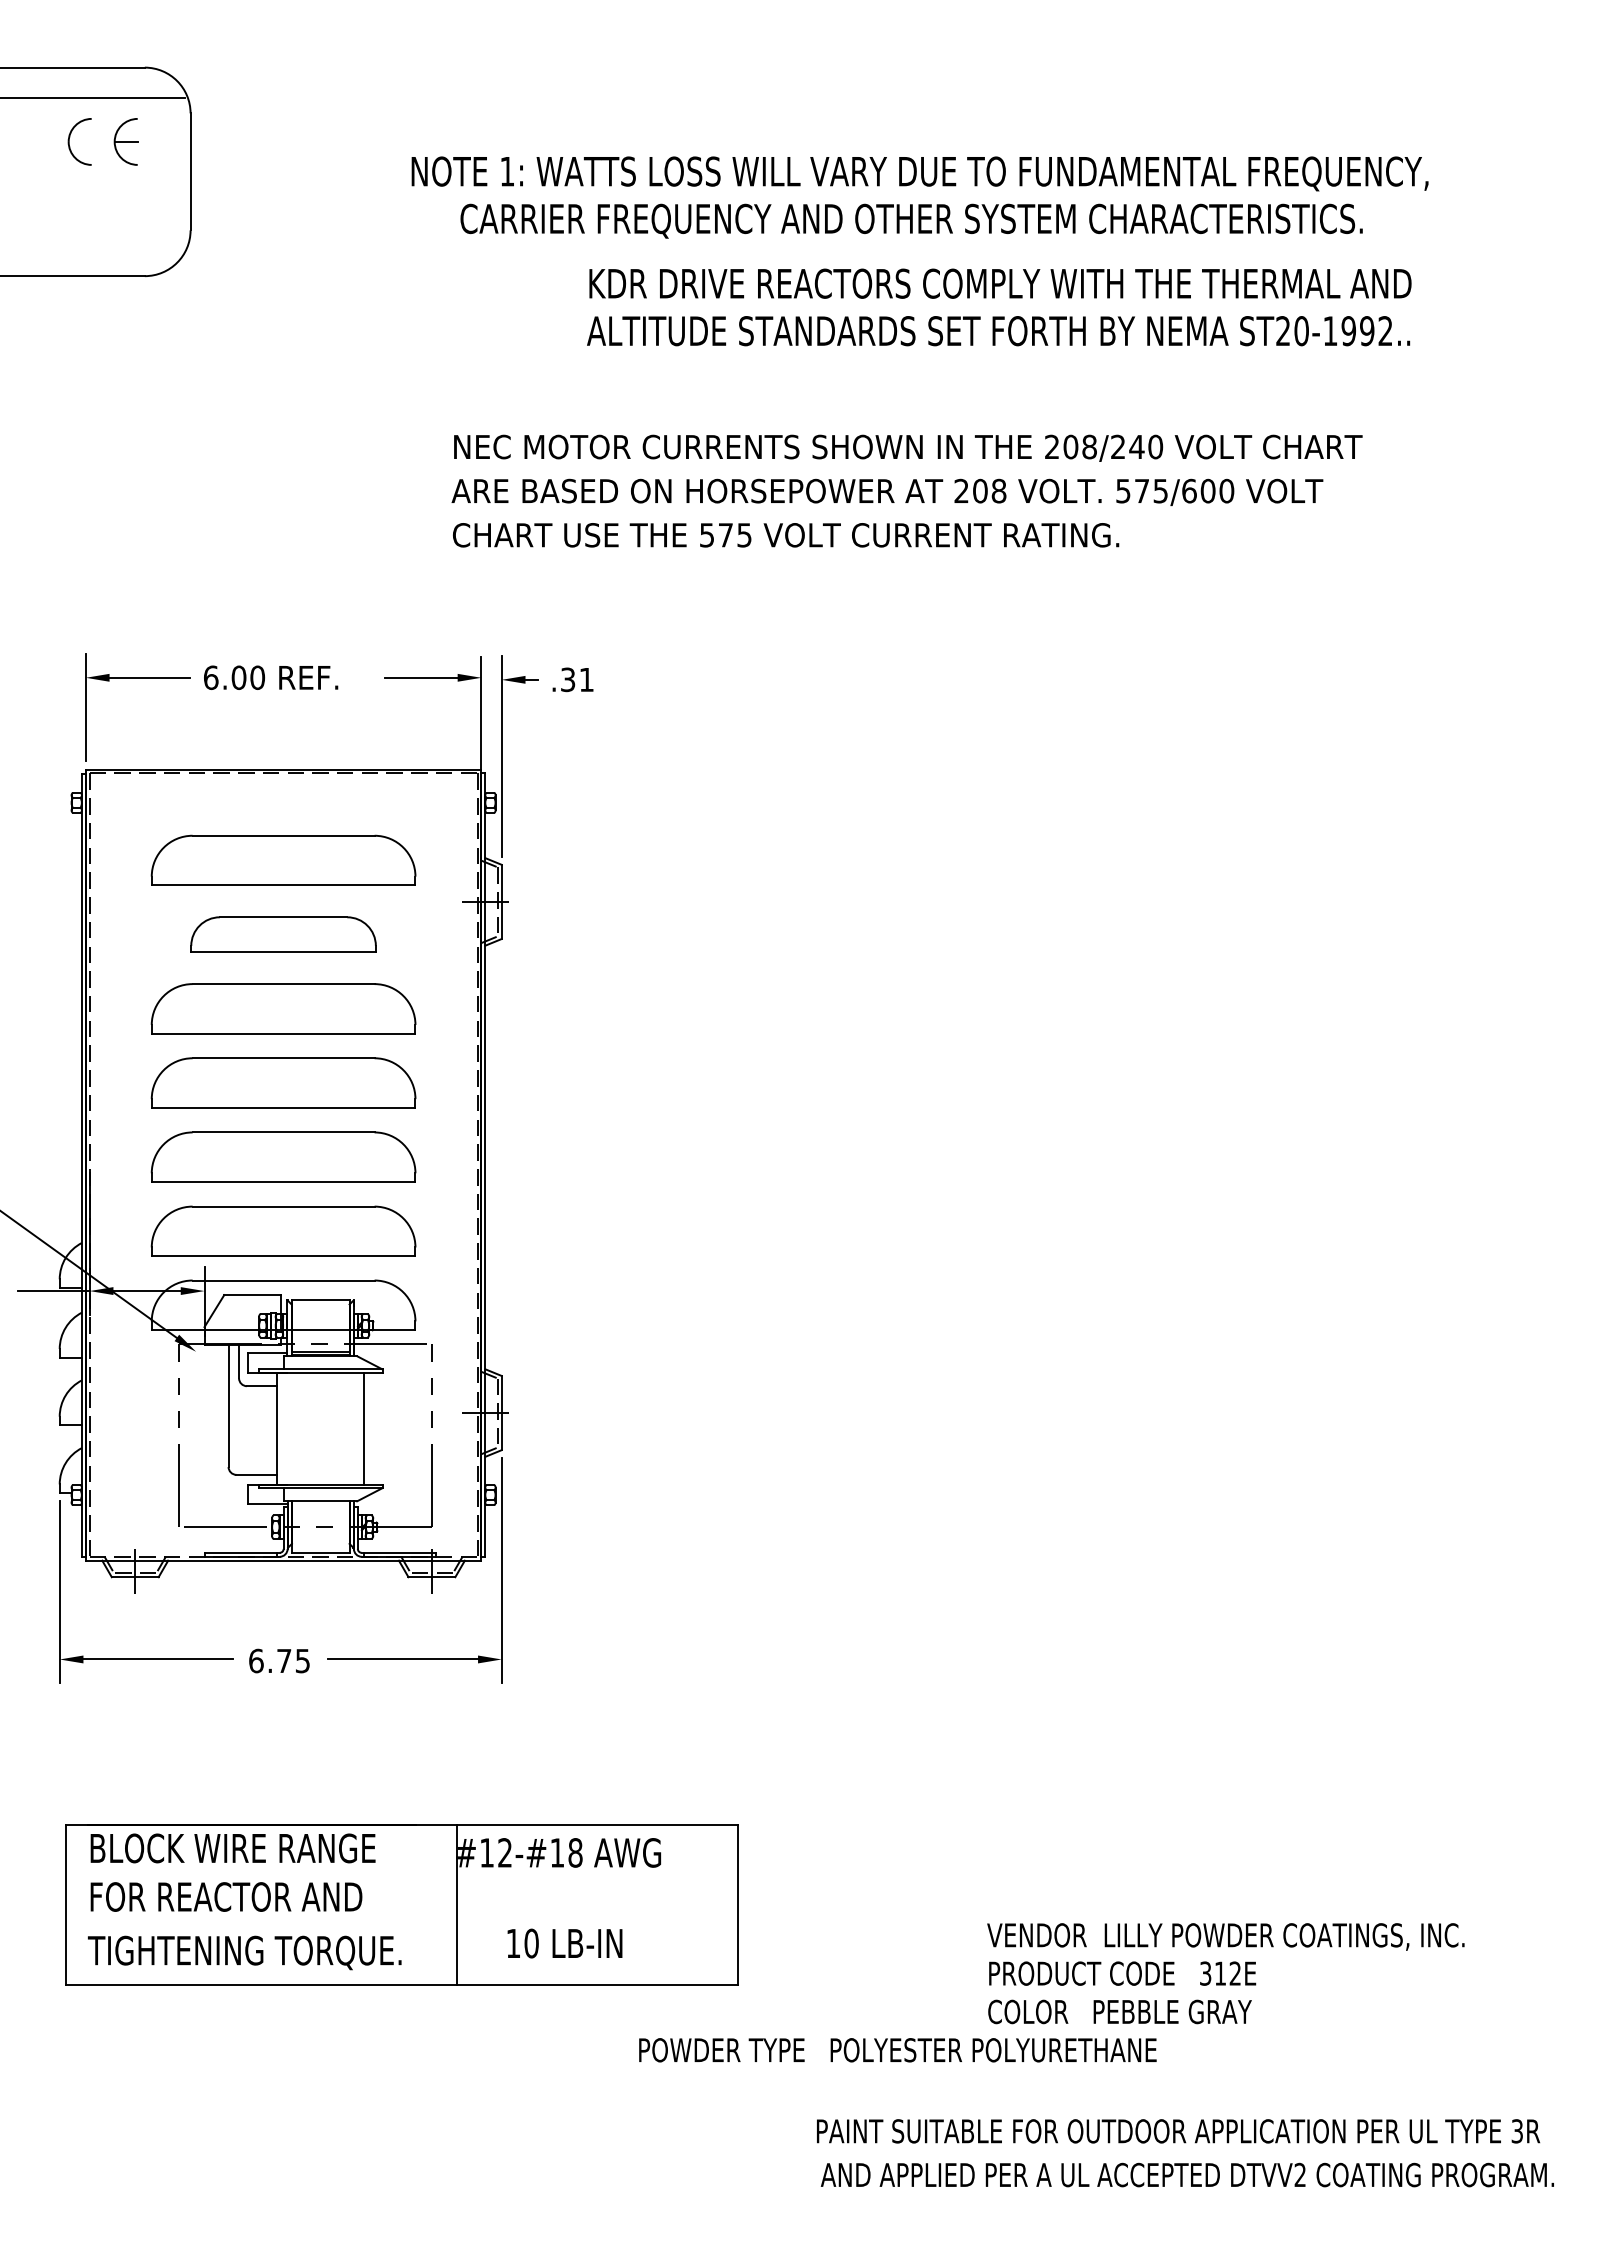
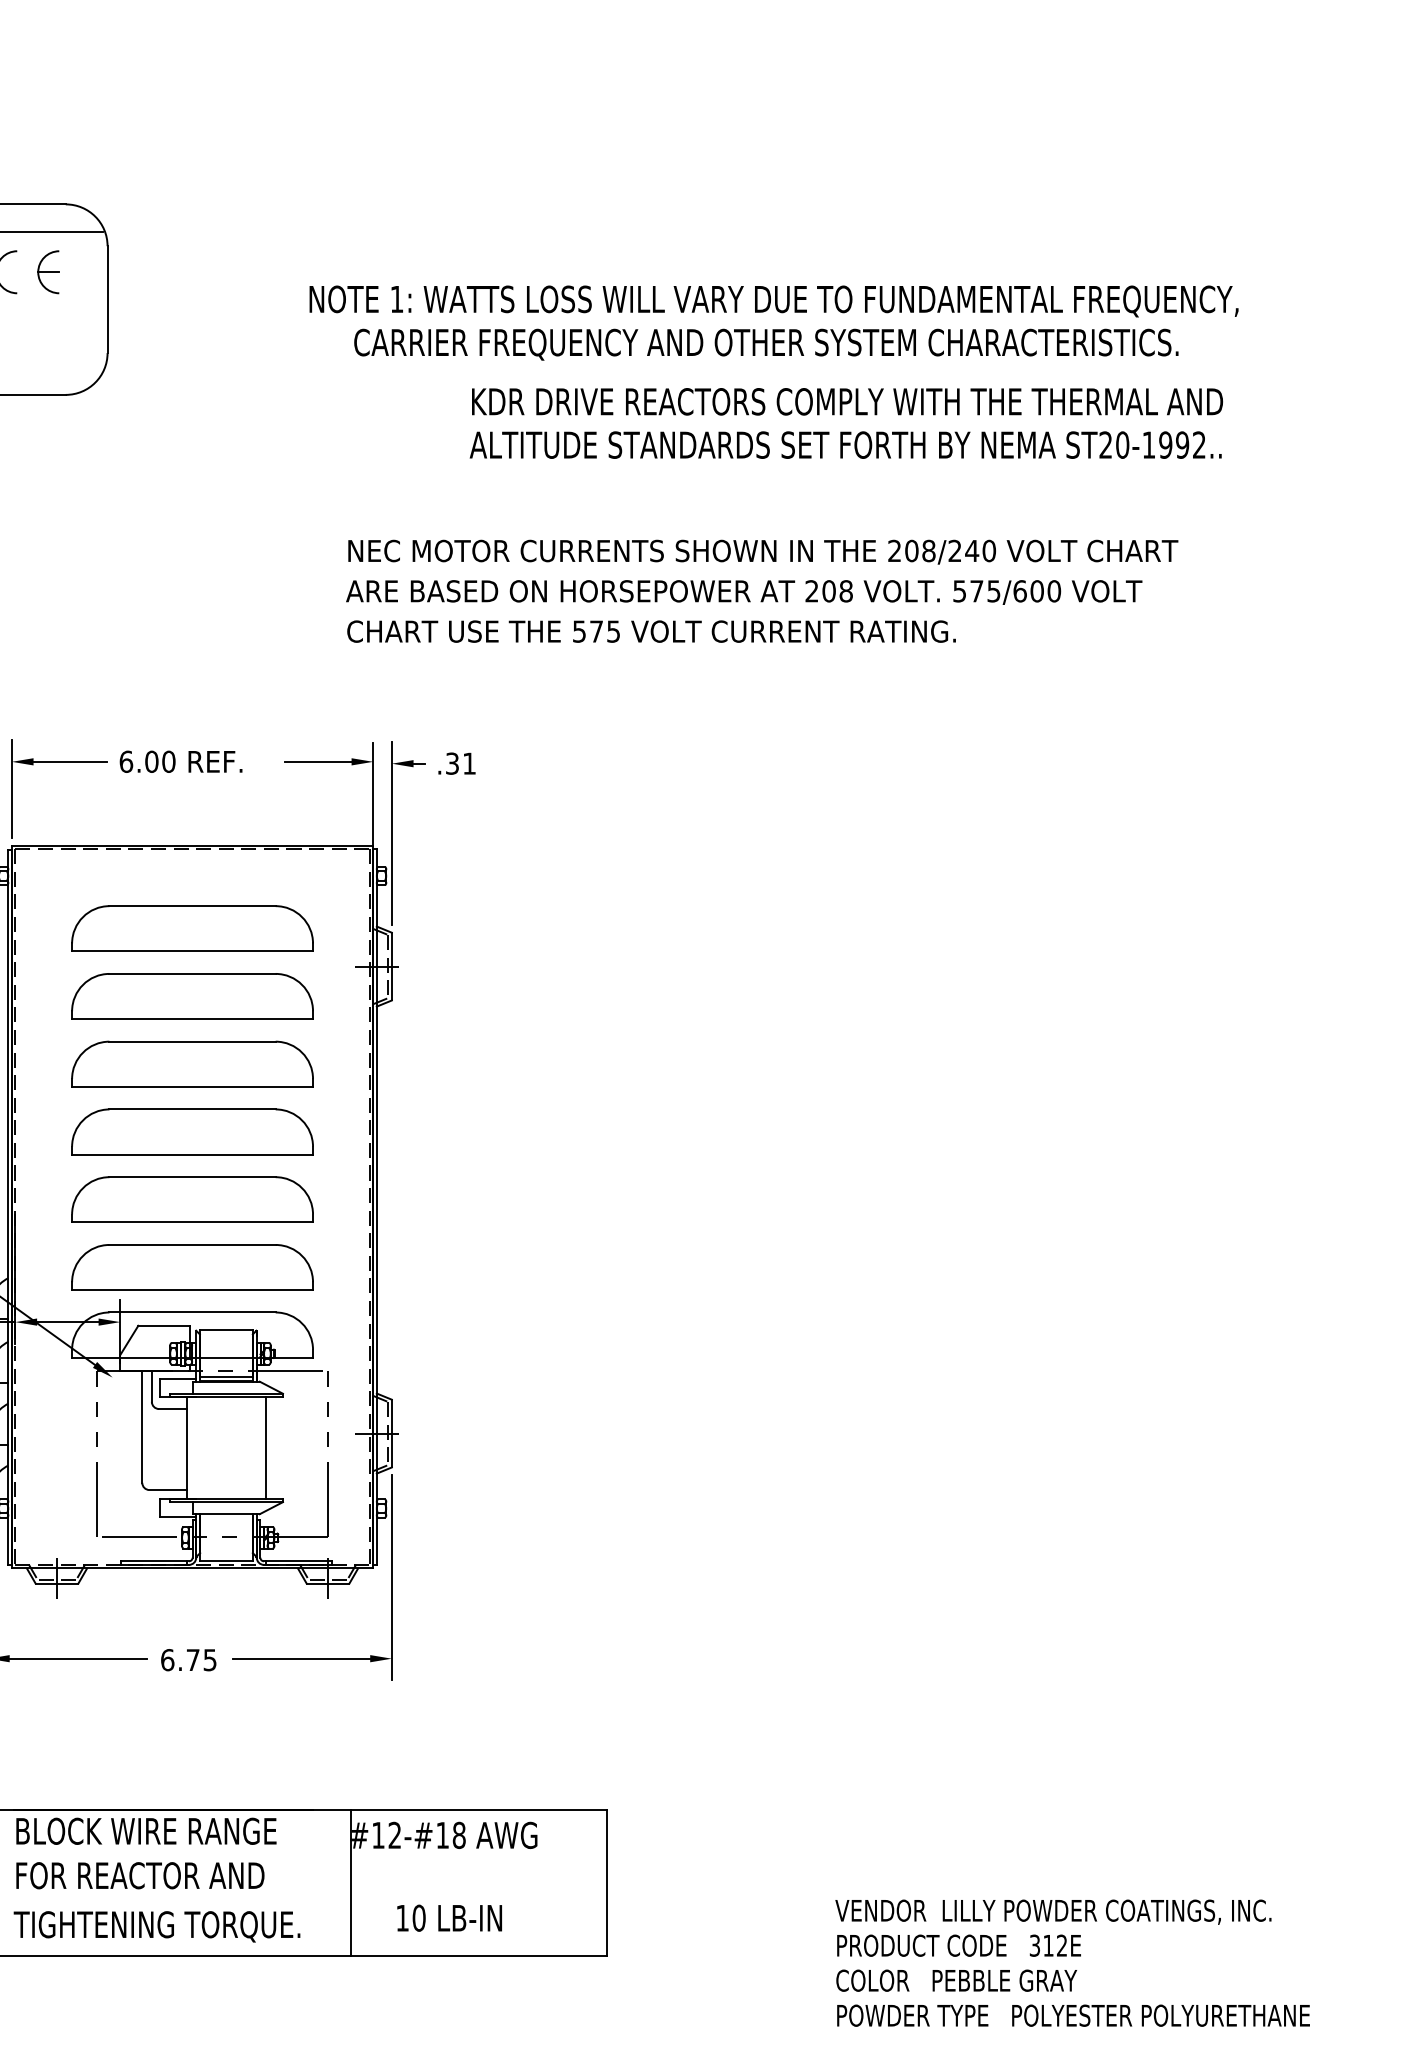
part: (283, 934) -> (192, 996), size x1.43
text: (897, 2050) -> (1073, 2015), moved

